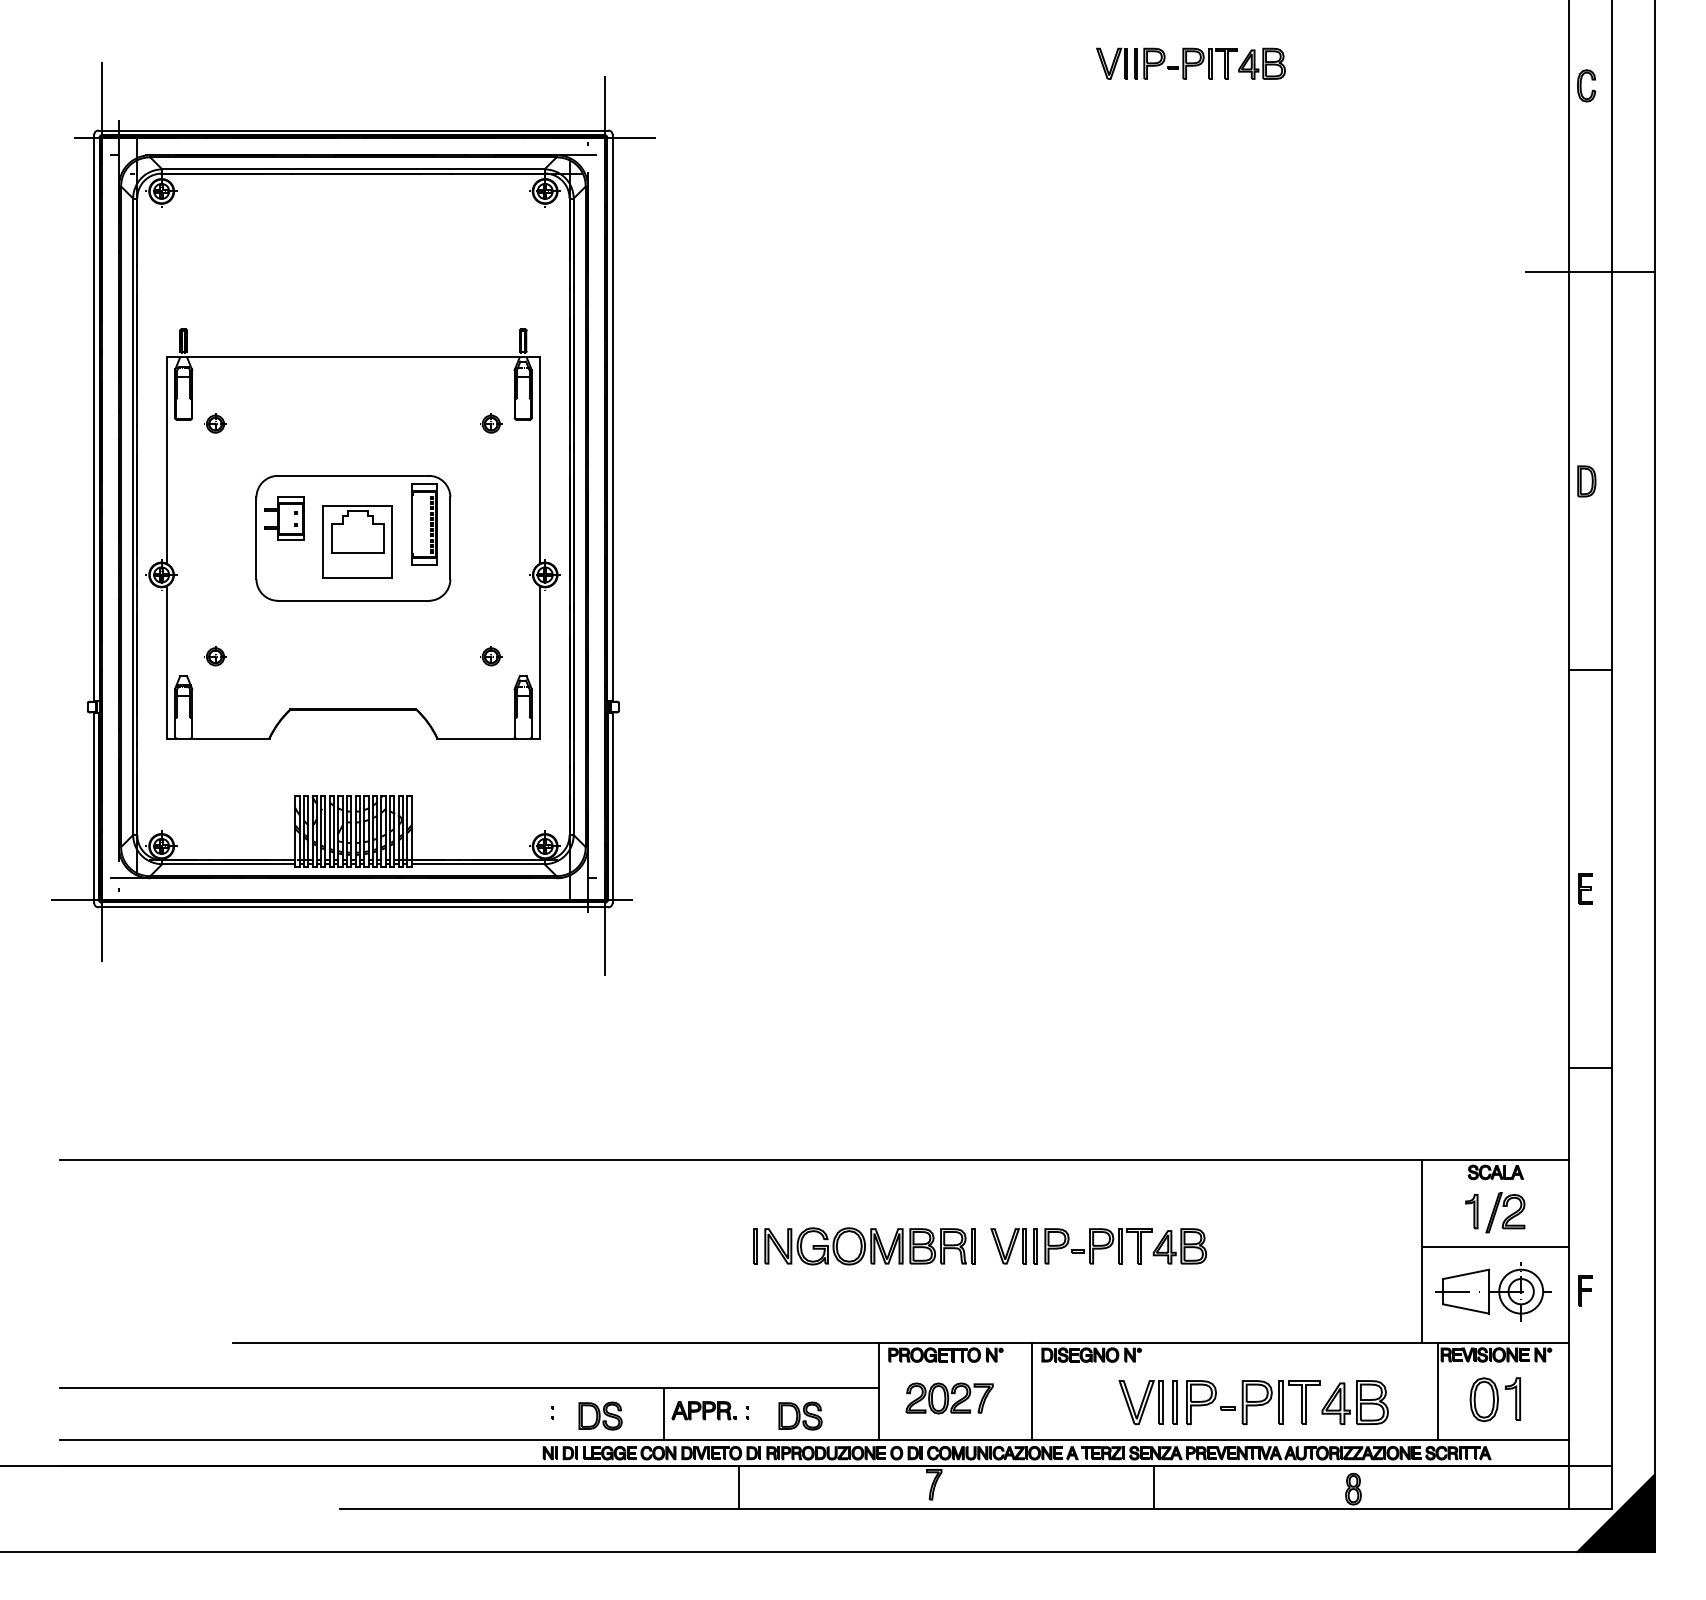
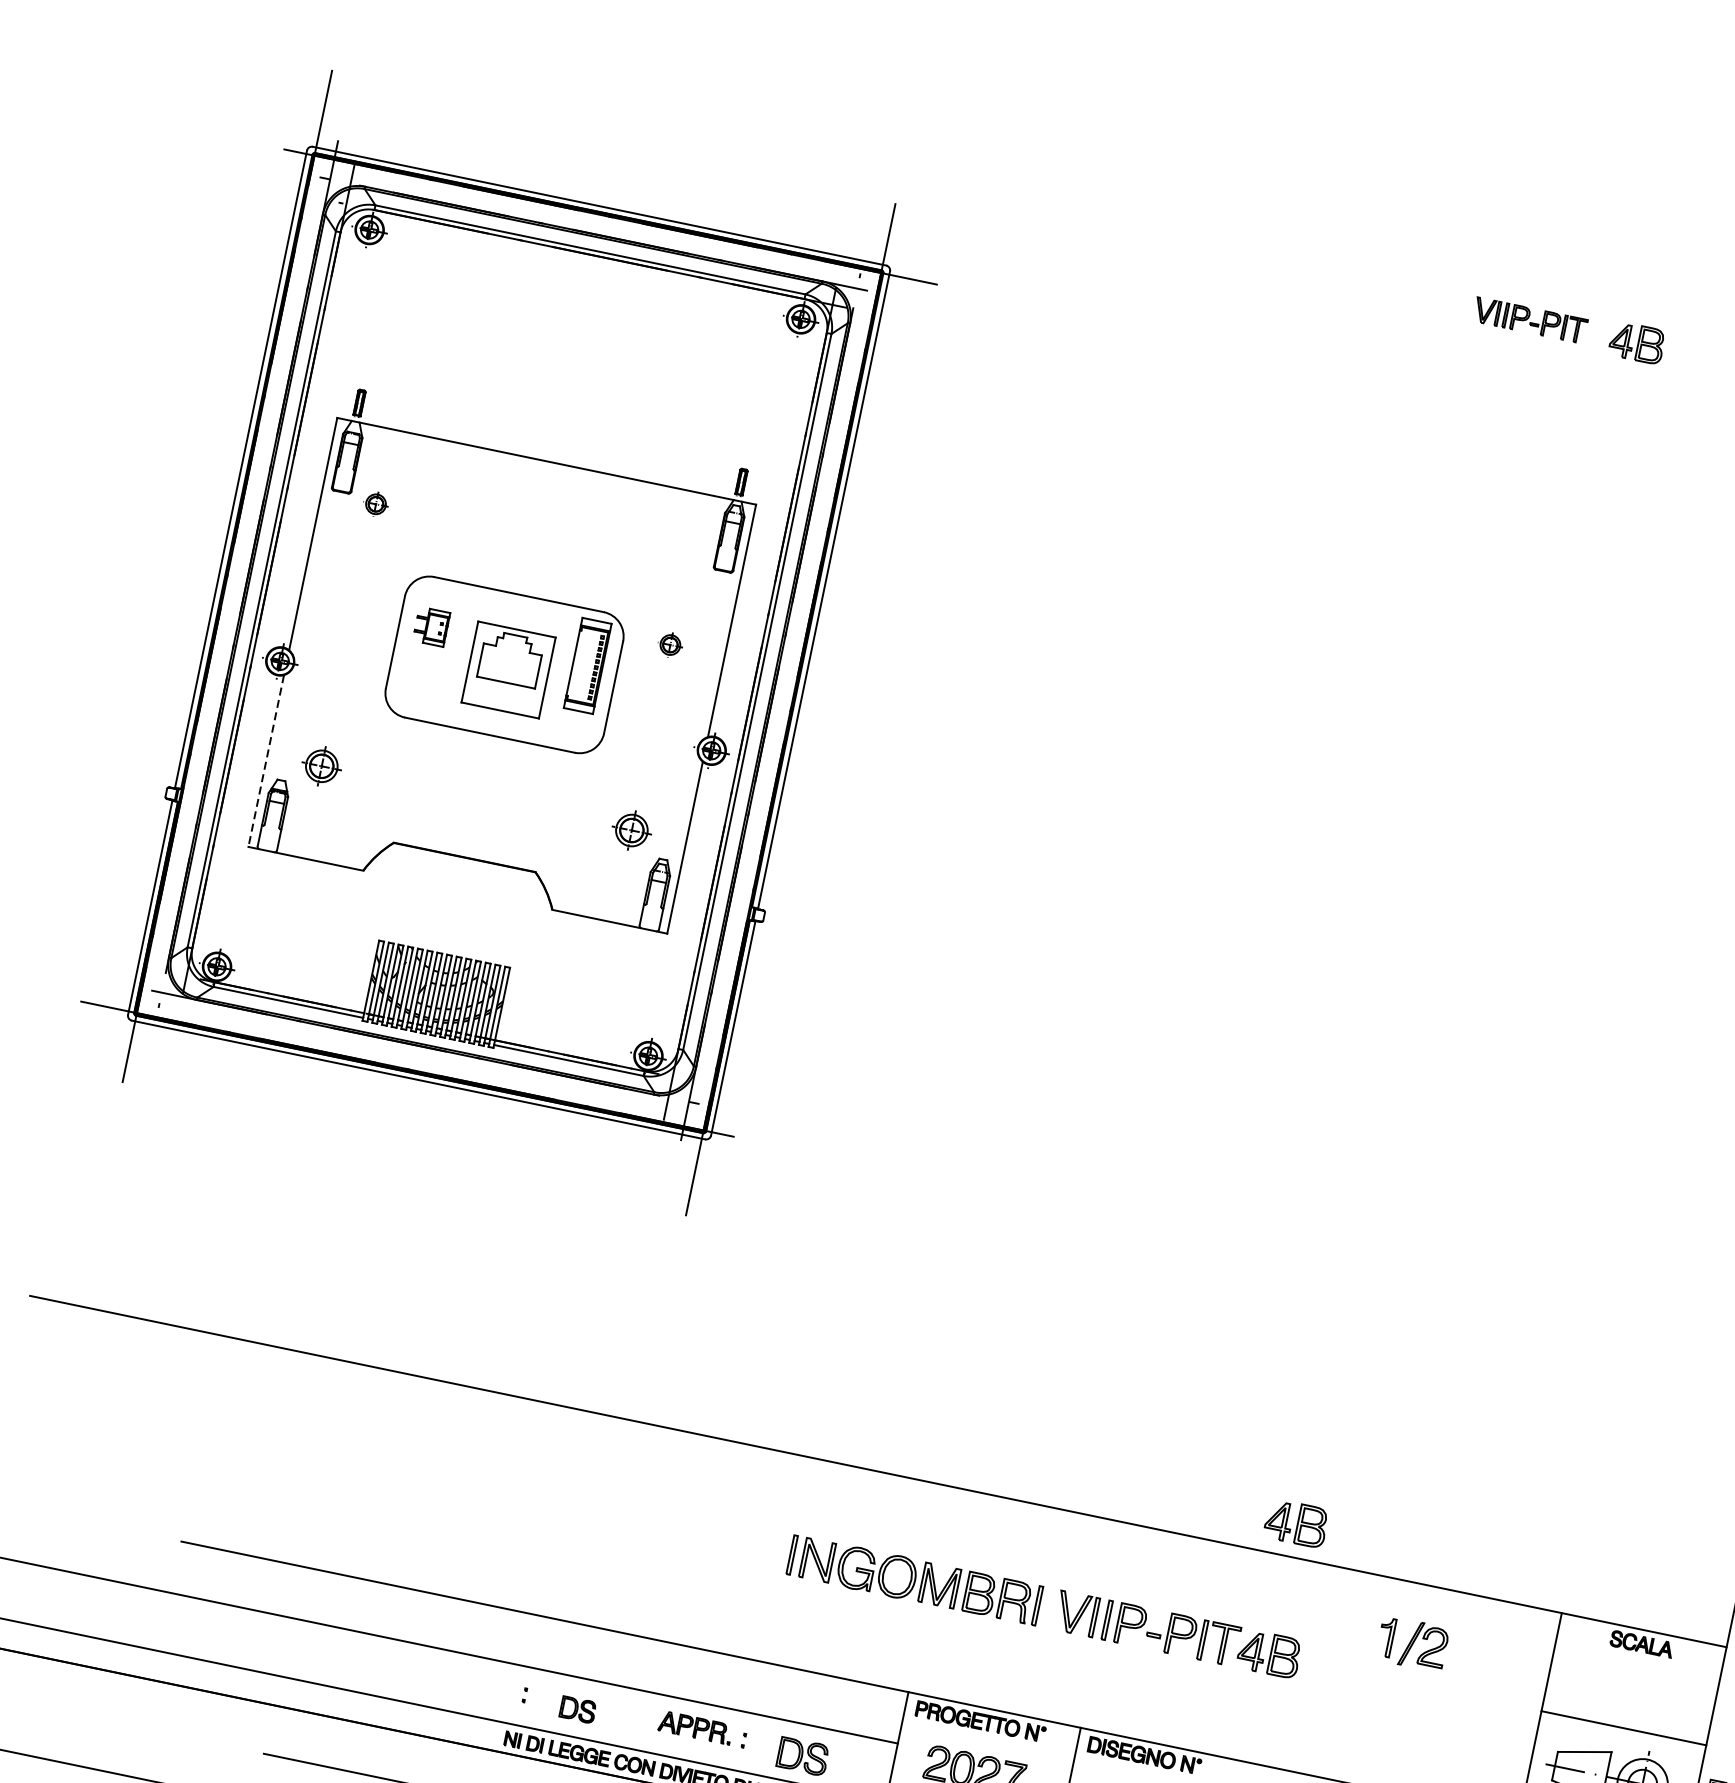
part: (1166, 63) -> (1529, 320), size x0.7
part: (491, 423) -> (670, 644), moved
part: (284, 518) -> (431, 626), size x0.7
part: (215, 656) -> (321, 765), size x1.6
part: (491, 656) -> (632, 829), size x1.6
line: (167, 662) -> (266, 761), solid -> dashed
part: (1179, 1130) -> (1295, 1523), added
part: (1495, 1212) -> (1412, 1643), moved
line: (663, 1414) -> (649, 1722), removed
part: (600, 1415) -> (578, 1709), size x0.7

